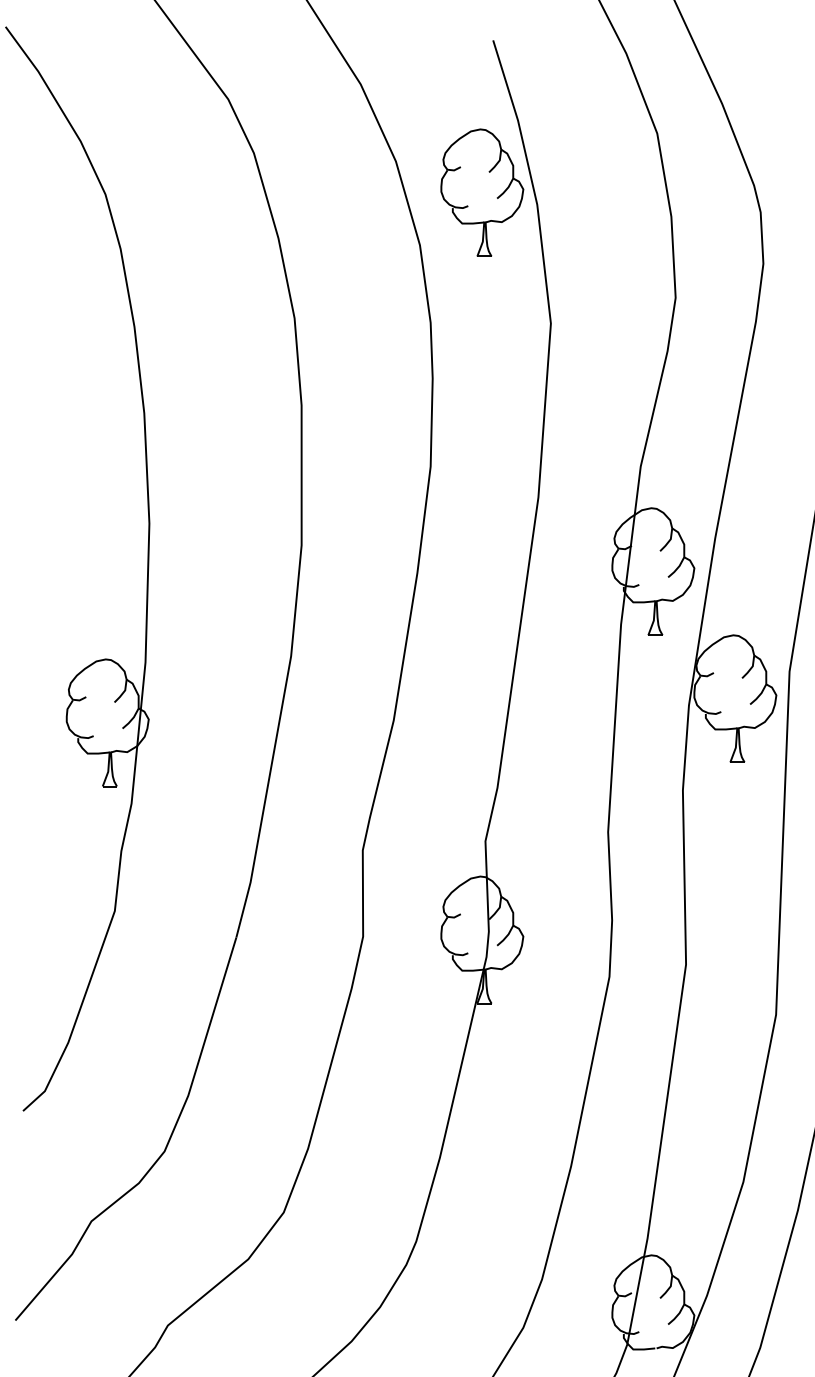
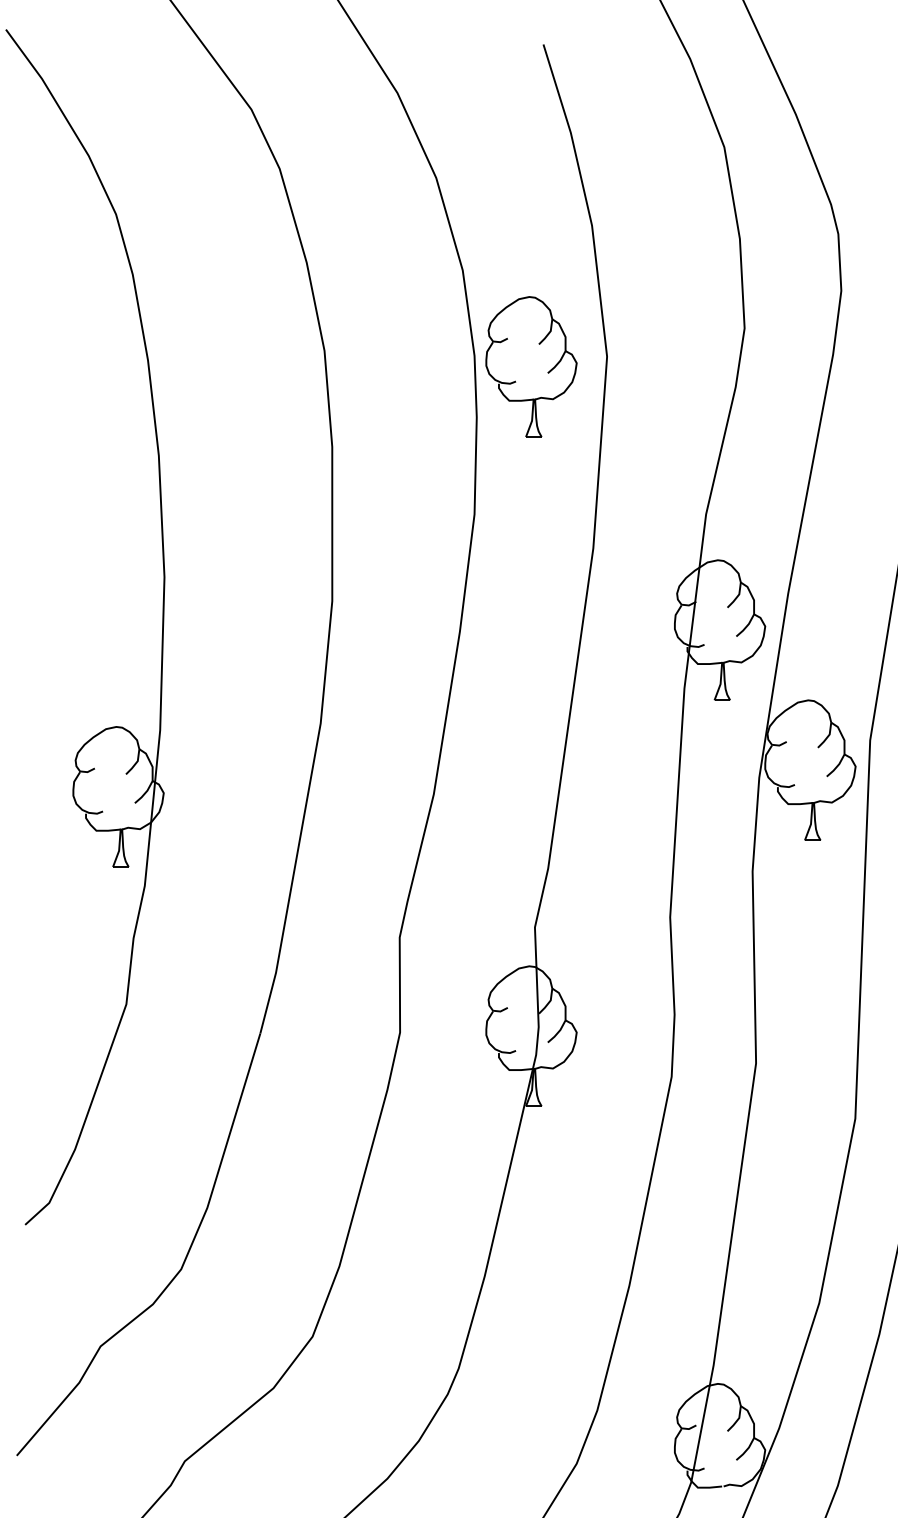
part: (482, 192) -> (531, 366), moved

